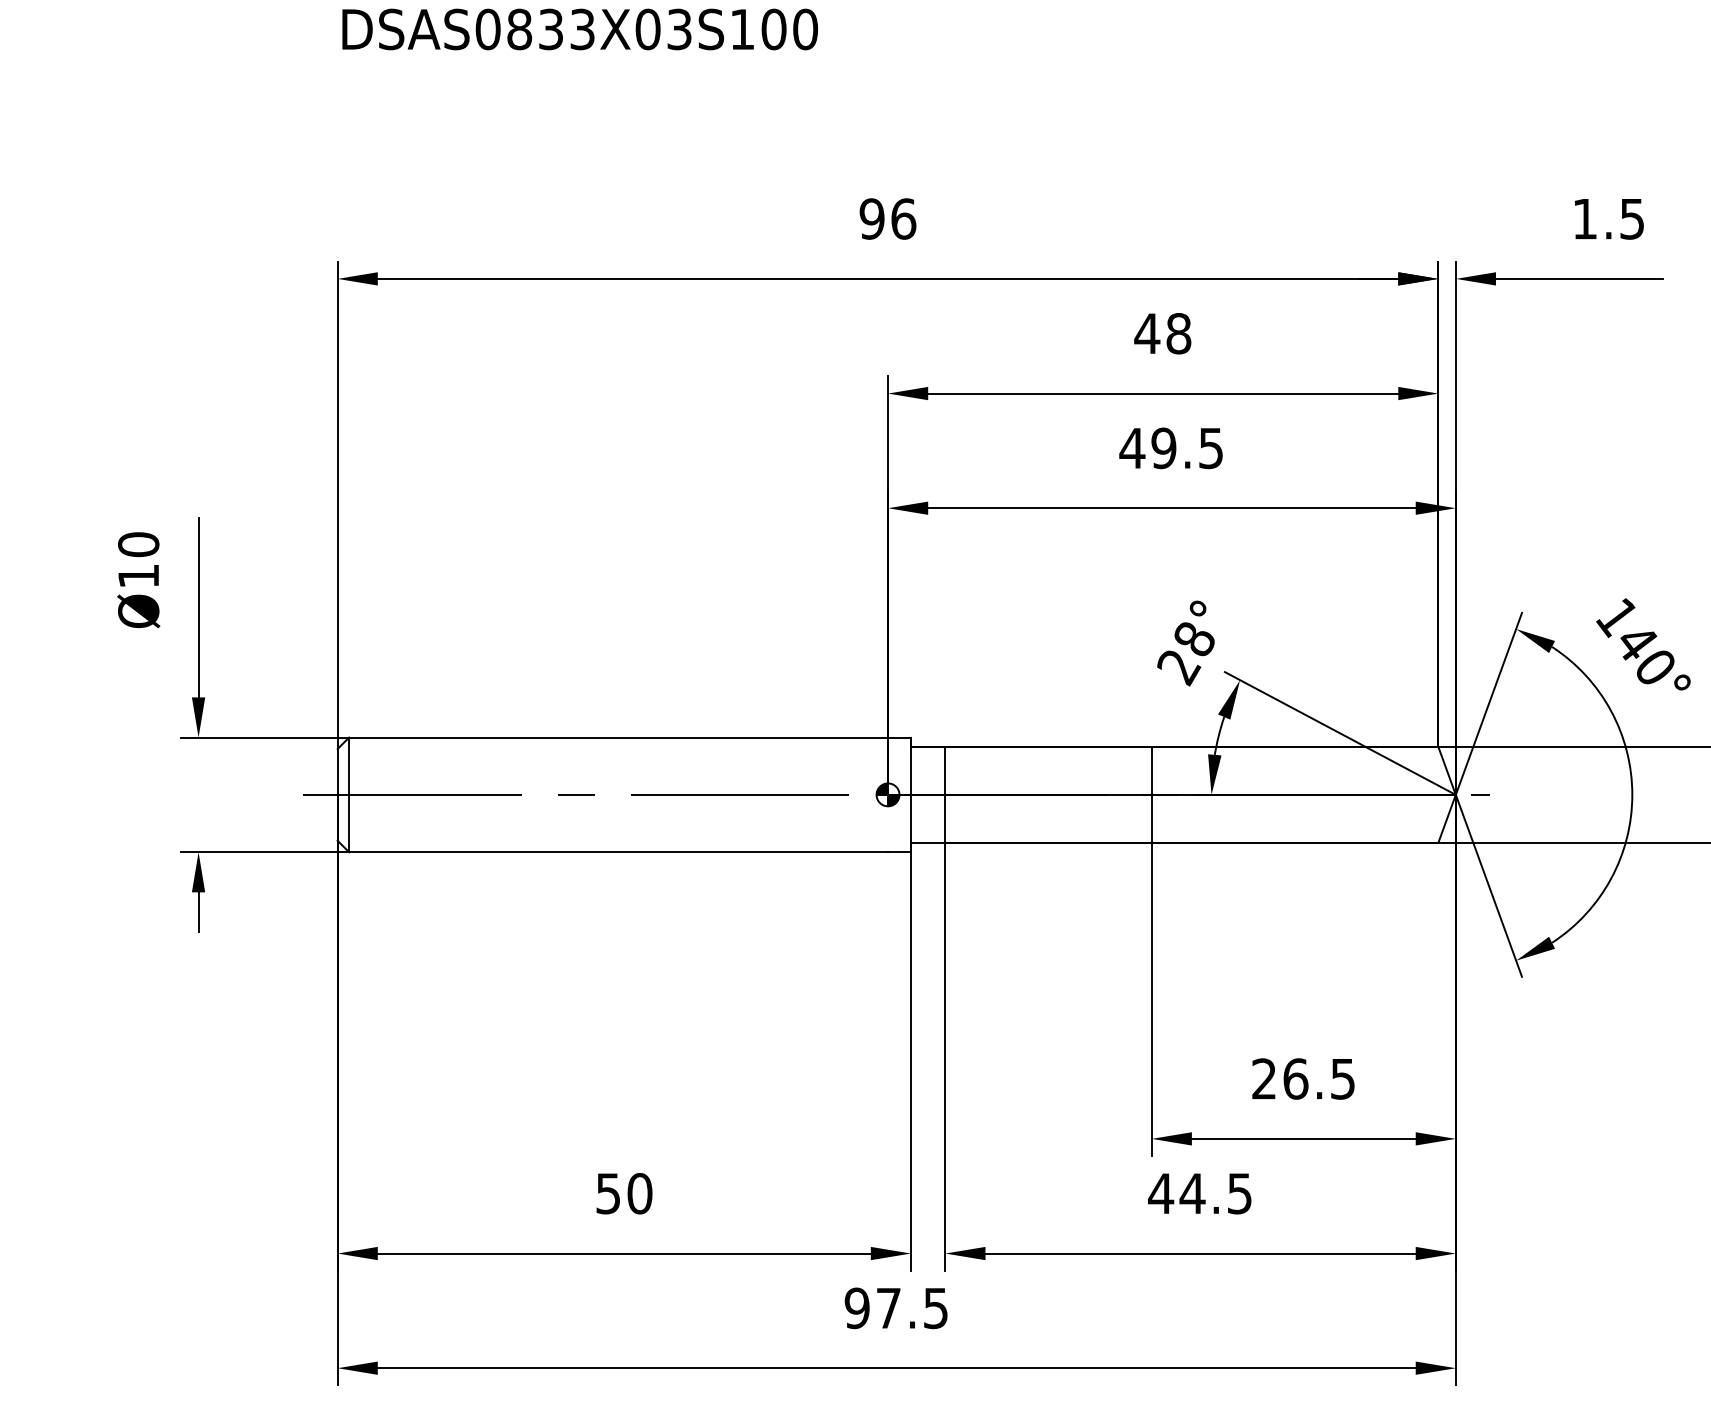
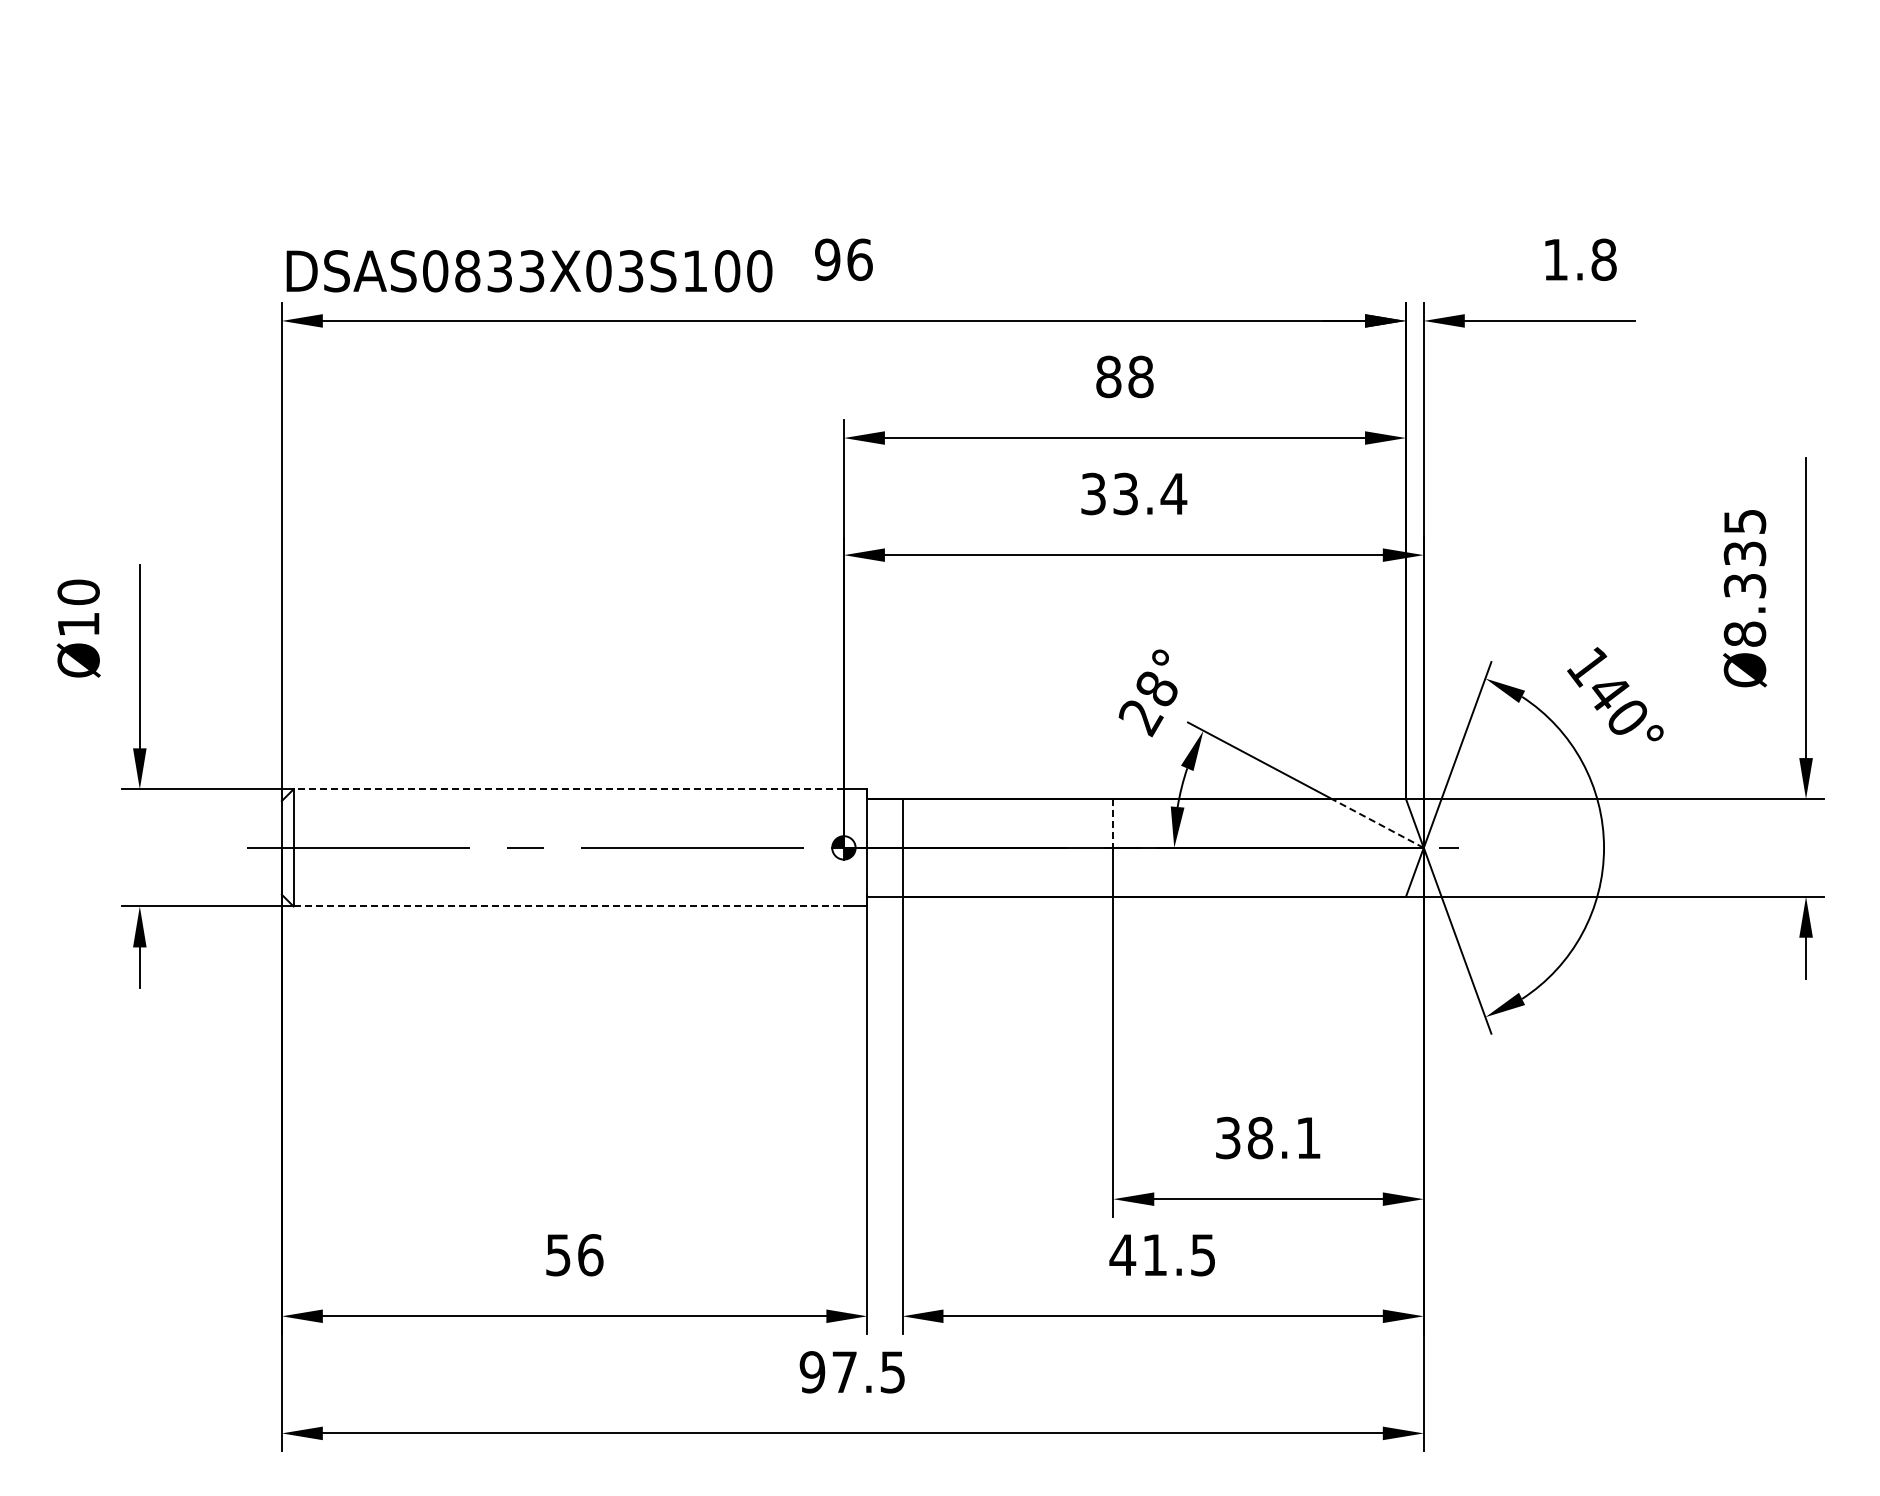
text: (580, 29) -> (529, 271), moved
text: (1631, 218) -> (1603, 259), 1.5 -> 1.8
text: (1147, 333) -> (1108, 376), 48 -> 88
text: (1171, 447) -> (1133, 493), 49.5 -> 33.4
line: (618, 737) -> (568, 789), solid -> dashed
line: (1410, 770) -> (1377, 823), solid -> dashed
line: (1151, 771) -> (1113, 824), solid -> dashed
line: (619, 852) -> (569, 906), solid -> dashed
text: (1303, 1078) -> (1268, 1137), 26.5 -> 38.1
text: (1192, 1193) -> (1154, 1254), 44.5 -> 41.5
text: (639, 1194) -> (590, 1255), 50 -> 56

